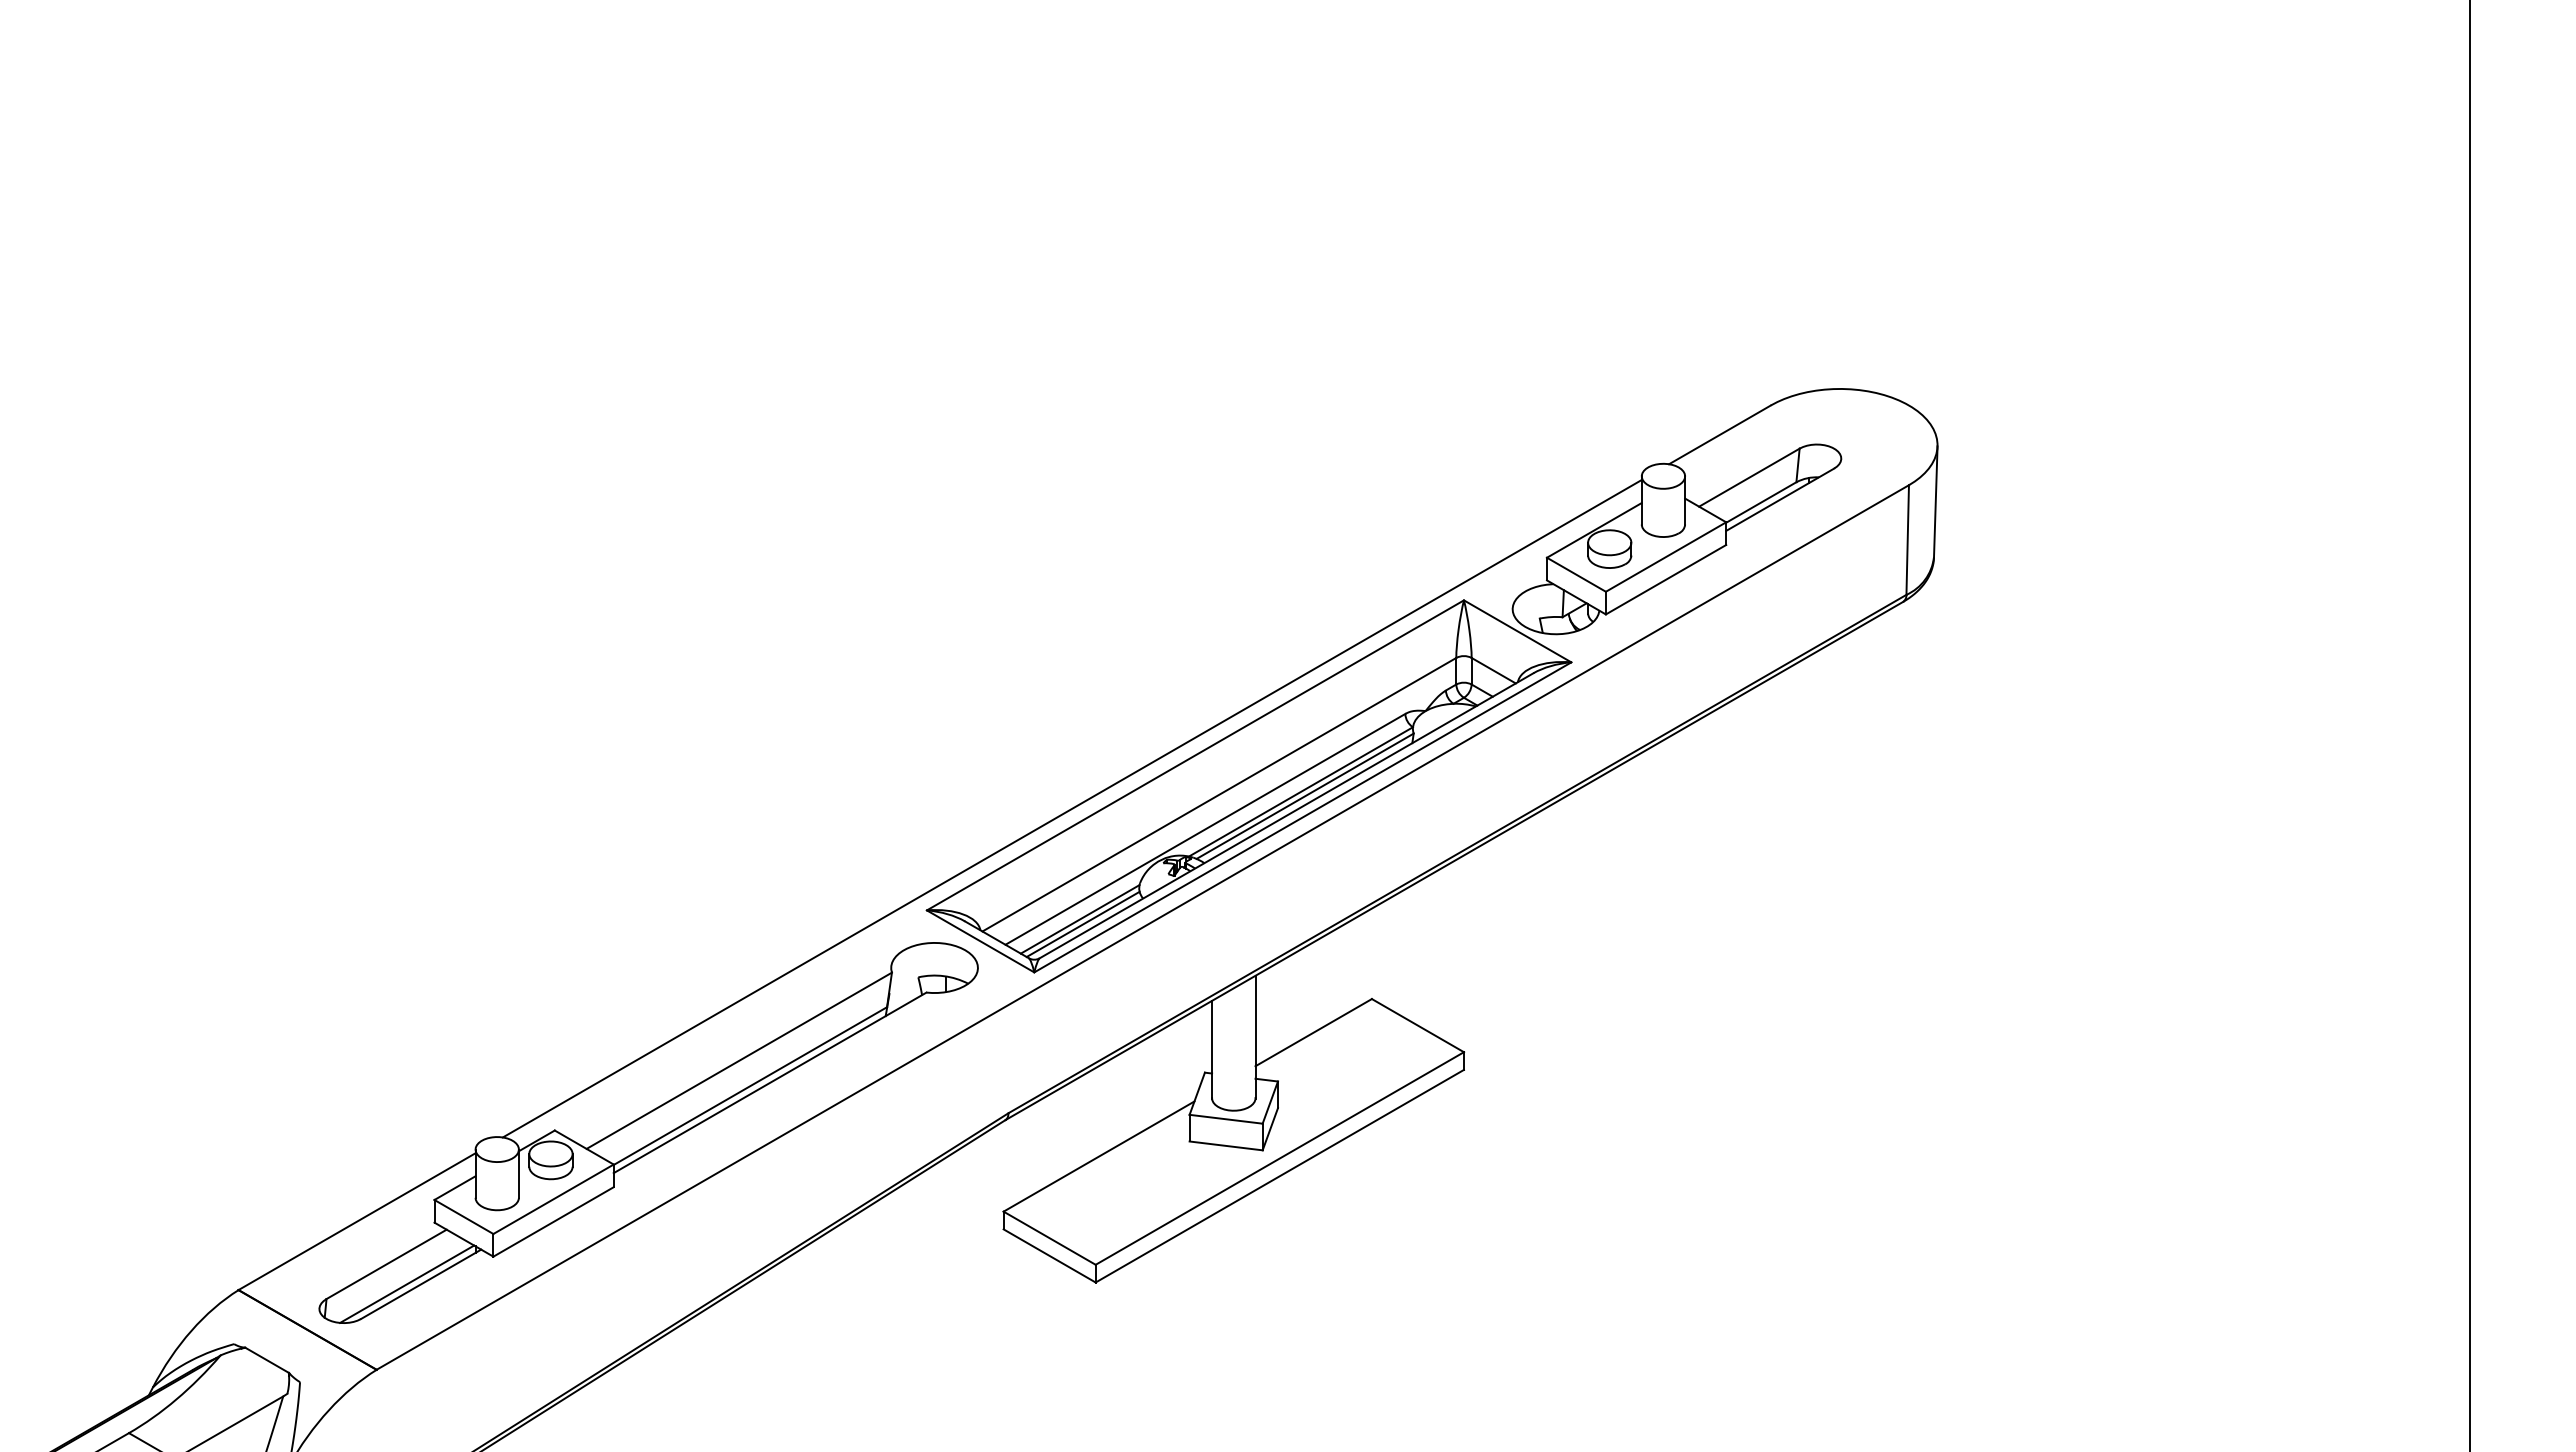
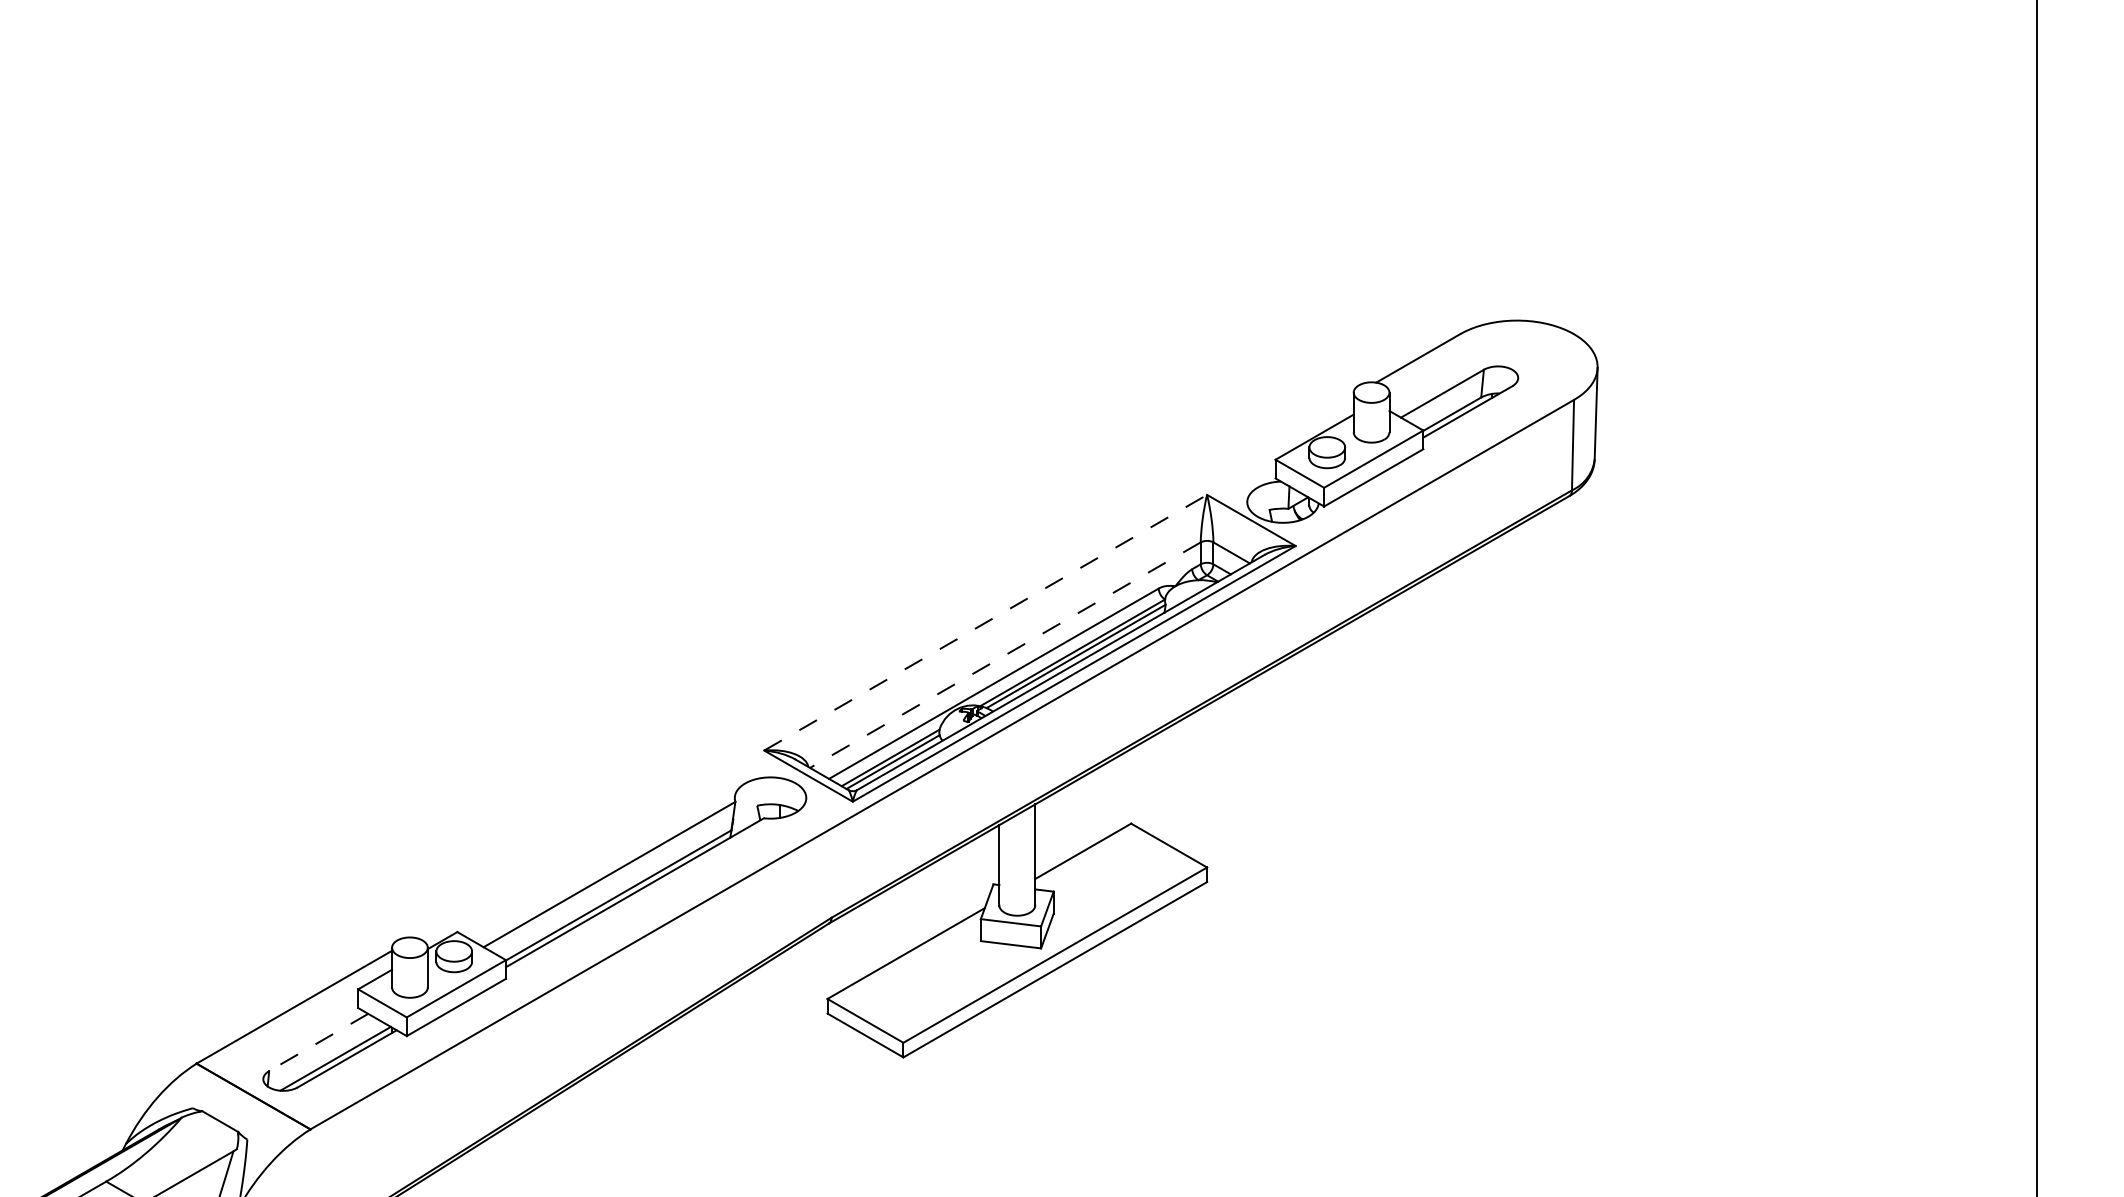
line: (1195, 755) -> (985, 622), solid -> dashed
line: (1219, 794) -> (1005, 654), solid -> dashed
line: (1071, 808) -> (883, 666), removed
line: (386, 1264) -> (318, 1042), solid -> dashed

